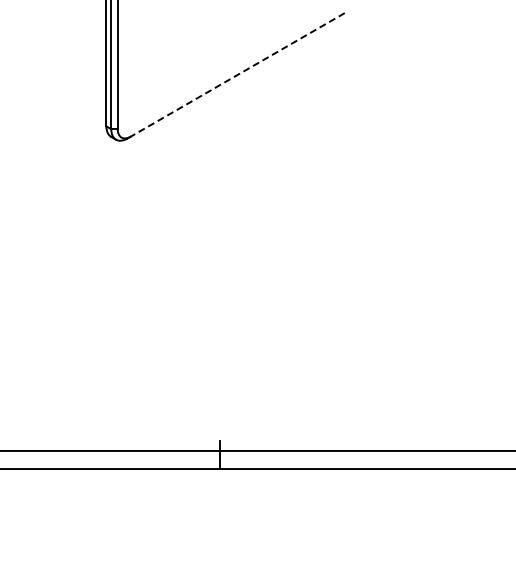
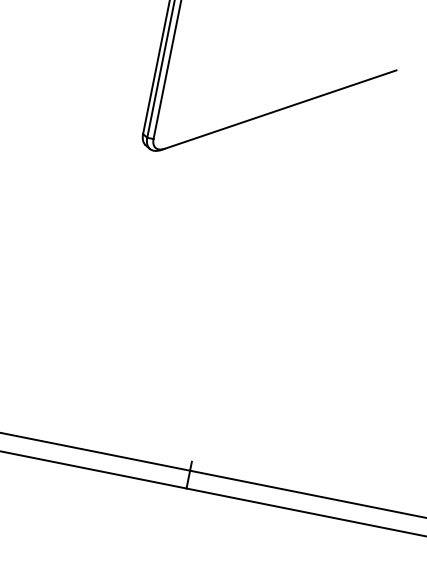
line: (237, 74) -> (280, 109), dashed -> solid

